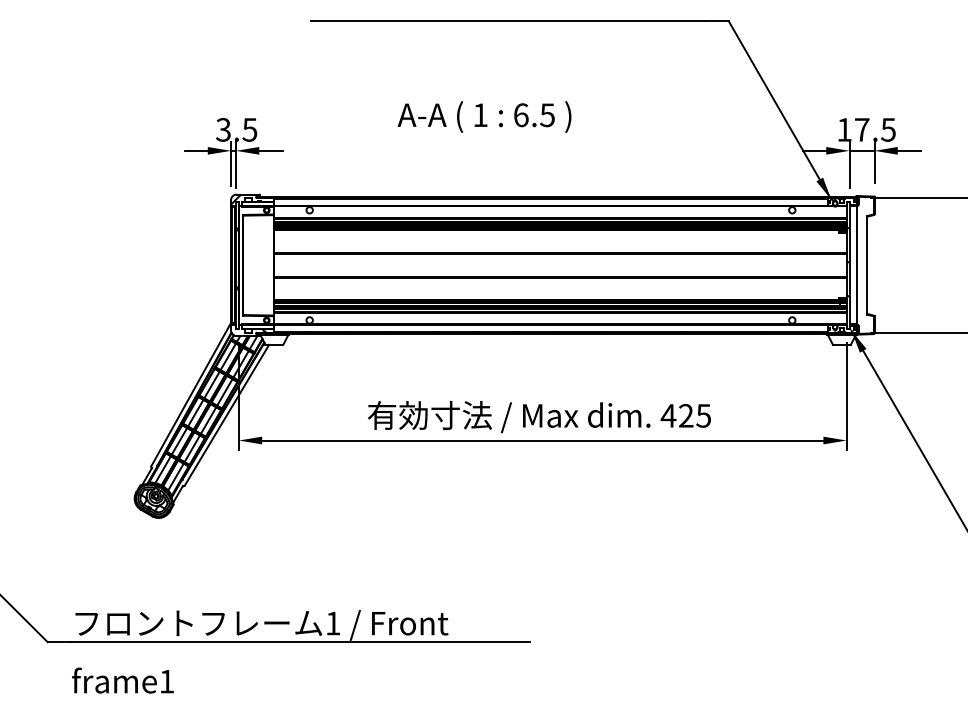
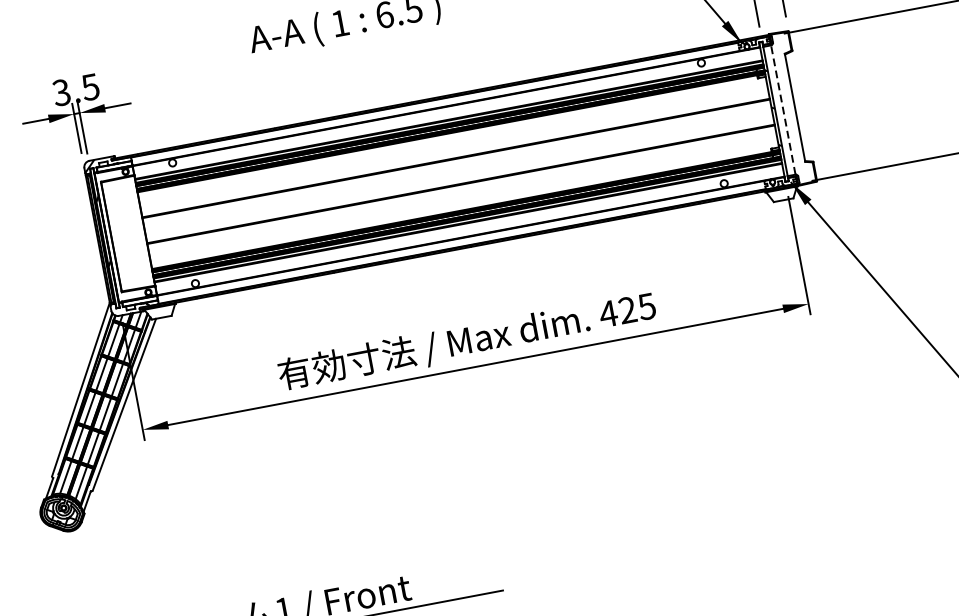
line: (856, 265) -> (783, 110), solid -> dashed

